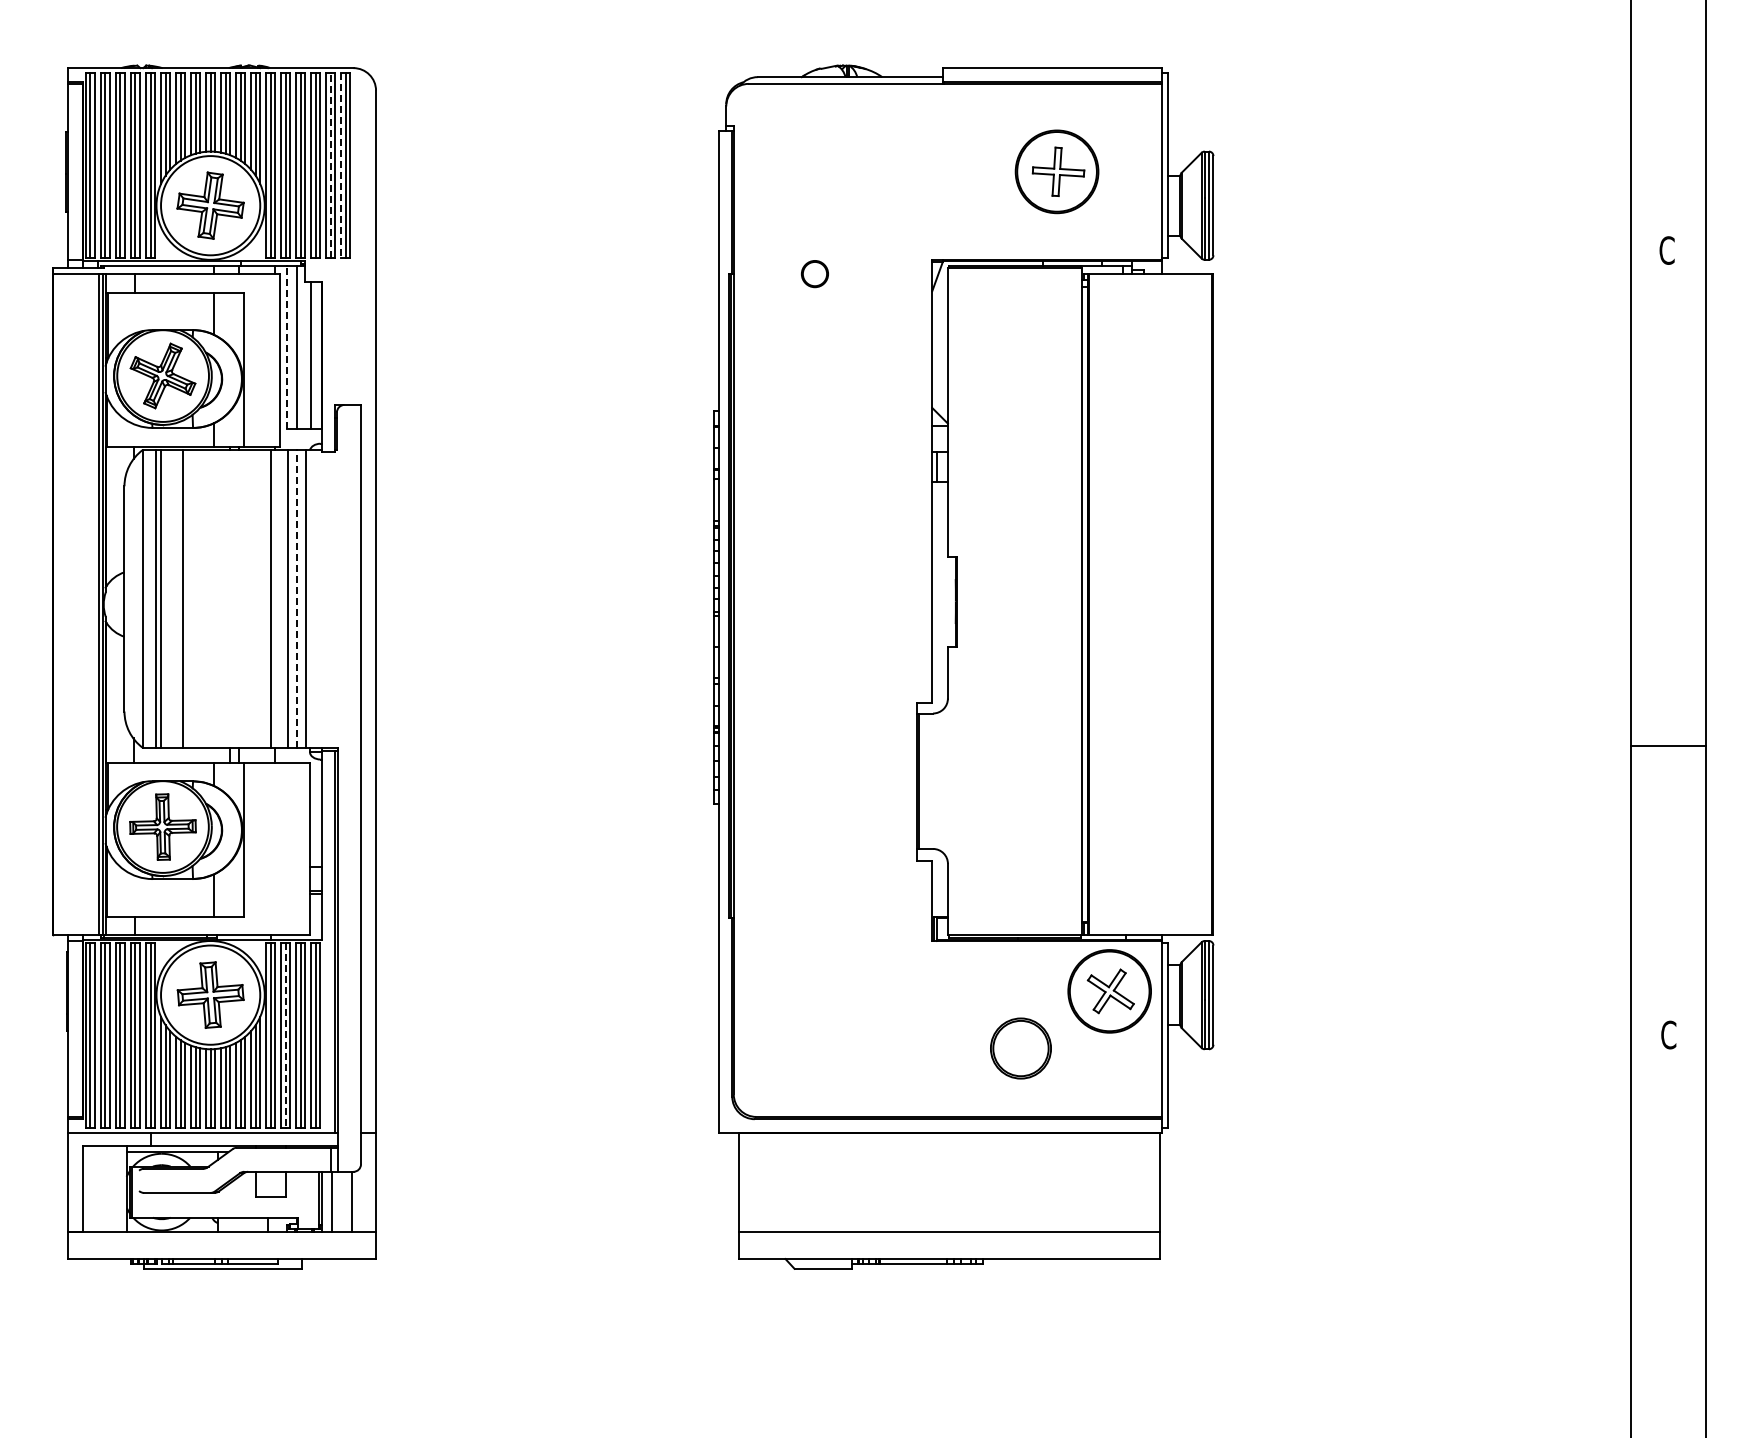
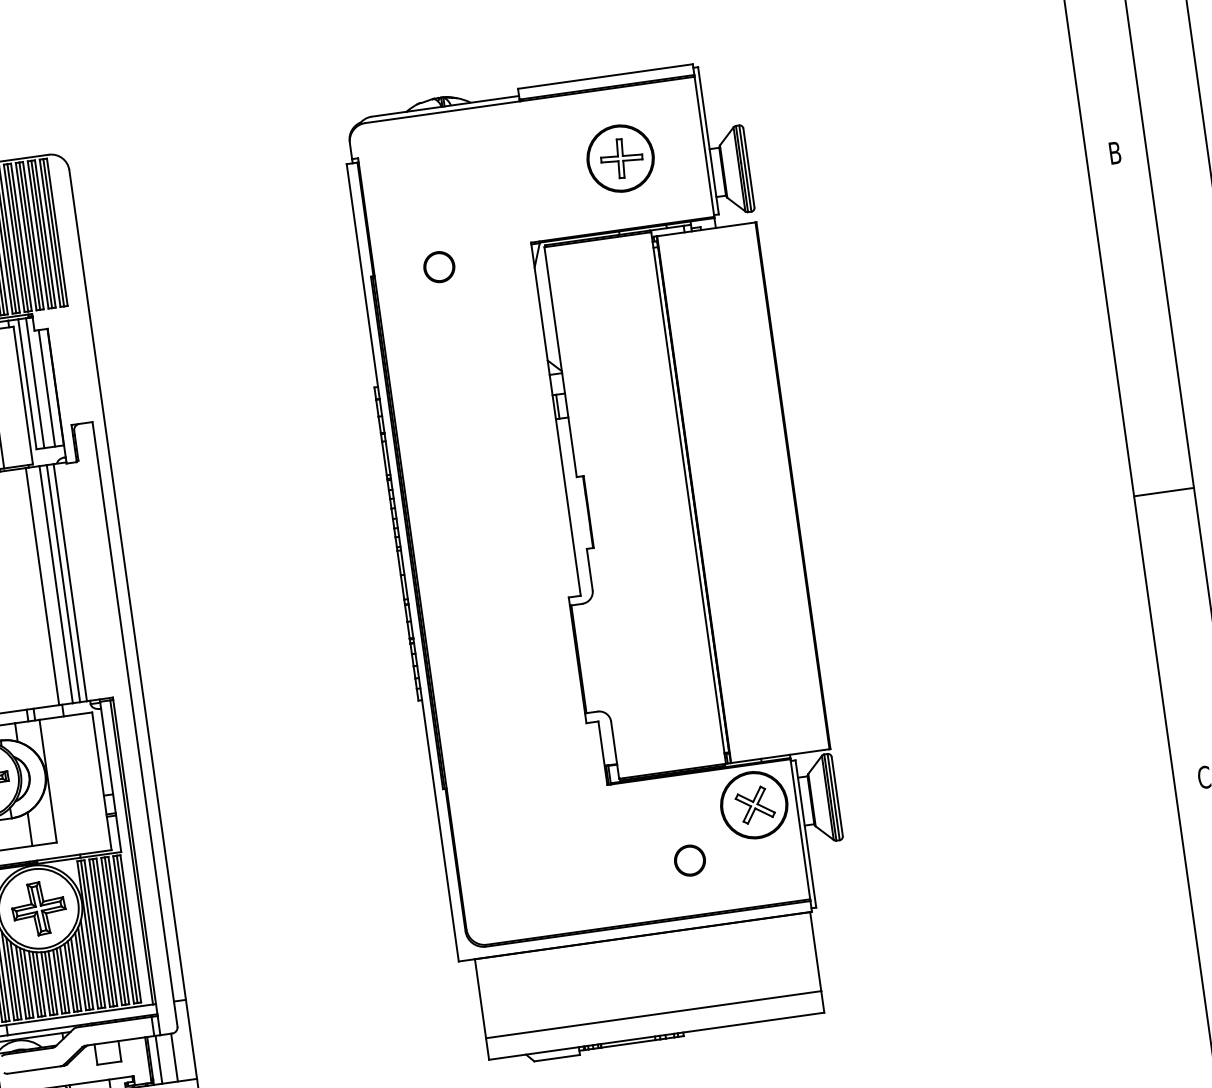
line: (330, 164) -> (41, 234), dashed -> solid
line: (341, 165) -> (50, 233), dashed -> solid
text: (1666, 250) -> (1114, 153), C -> B
circle: (814, 273) -> (438, 266), size x1.43
line: (287, 347) -> (27, 384), dashed -> solid
line: (297, 598) -> (63, 583), dashed -> solid
line: (1668, 745) -> (1163, 491), moved
line: (285, 1036) -> (103, 933), dashed -> solid
part: (1020, 1048) -> (689, 860), size x0.62

